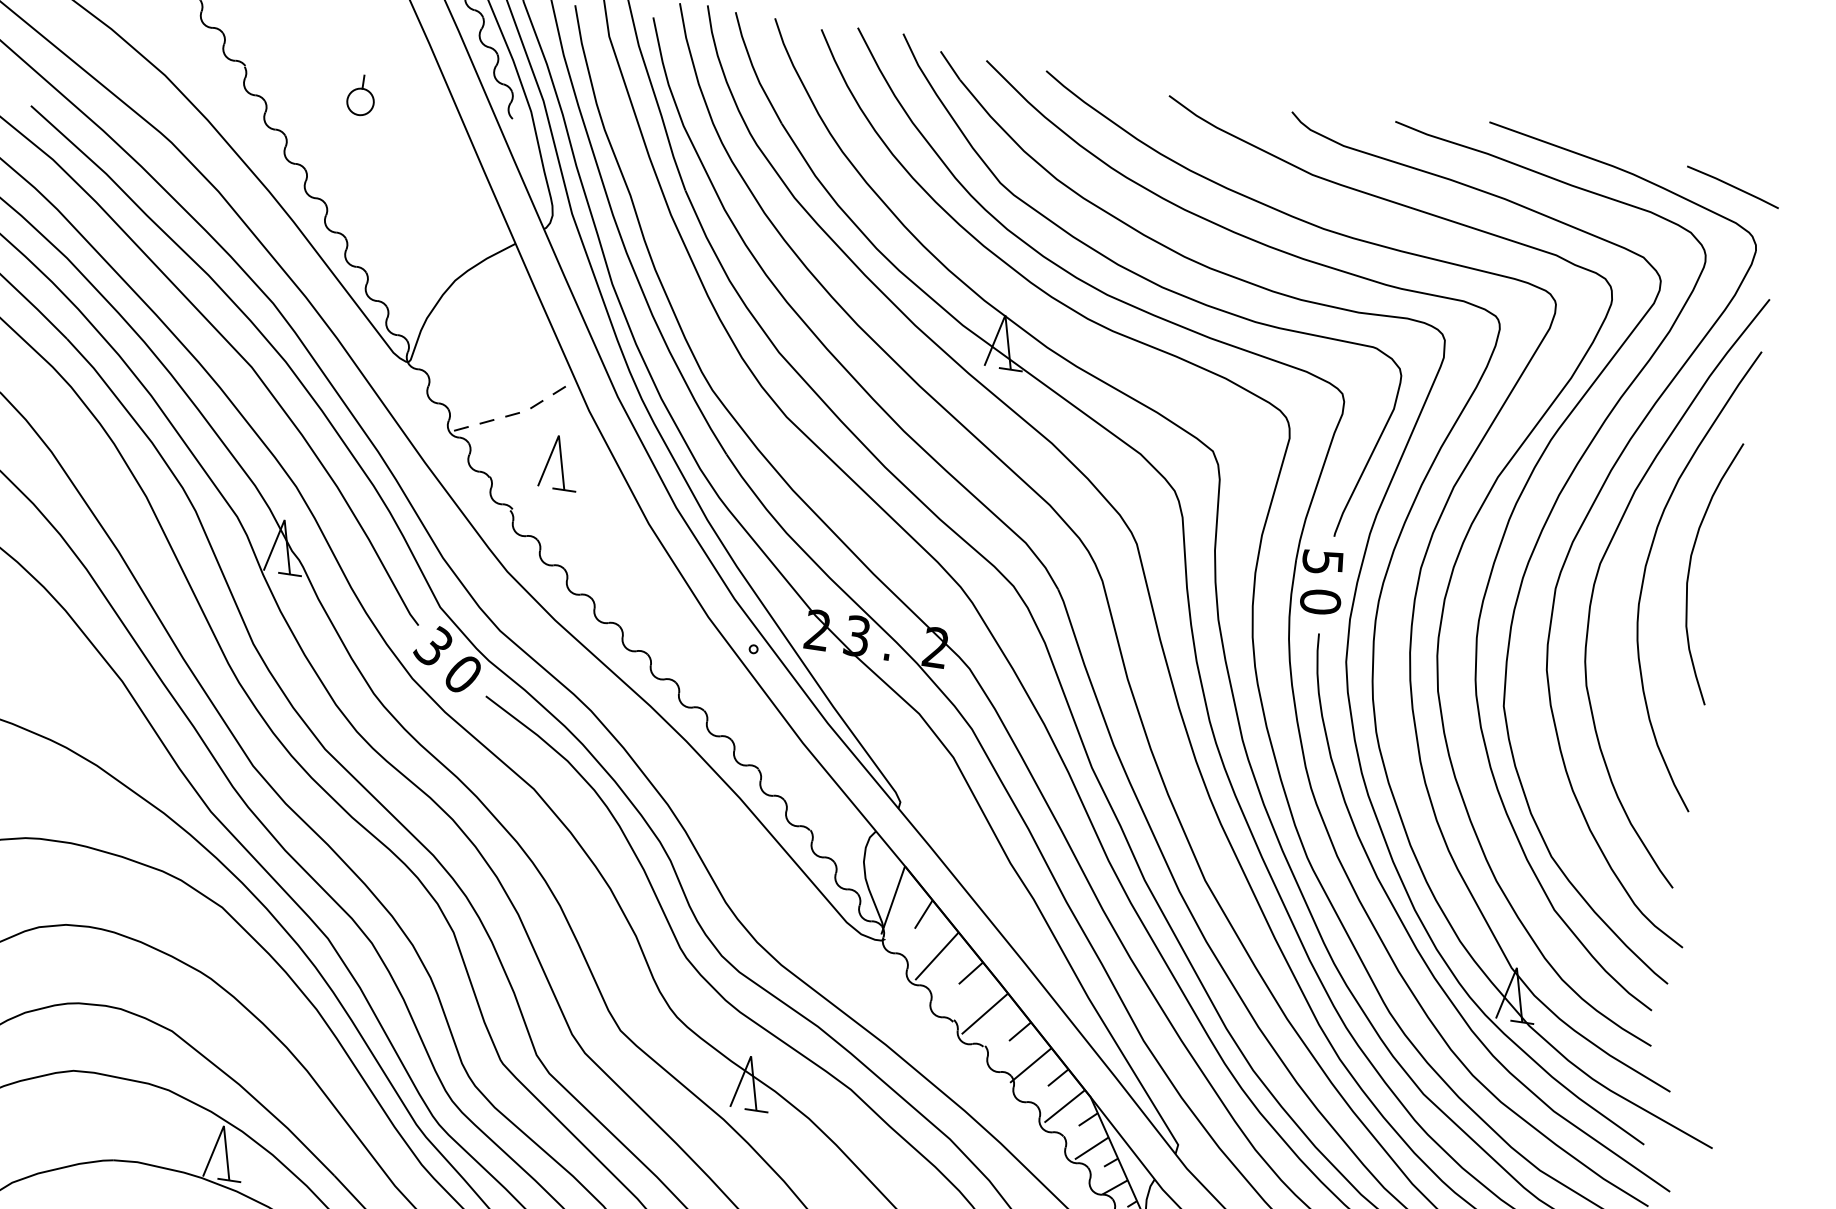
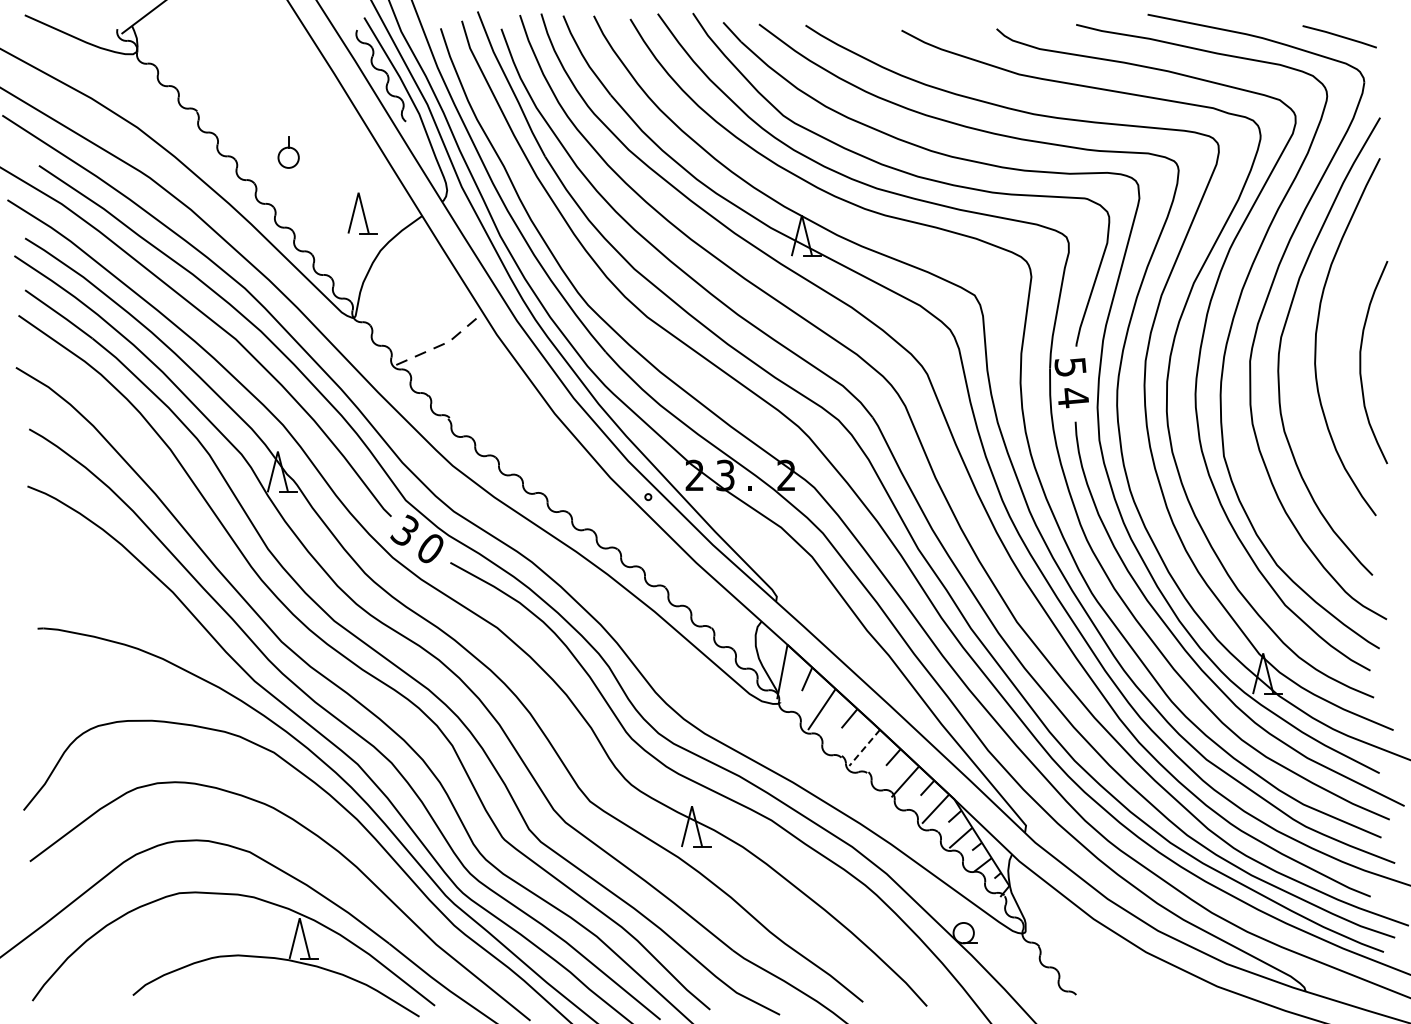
part: (361, 95) -> (288, 152), moved
part: (559, 463) -> (362, 213), moved
curve: (1690, 569) -> (1361, 362), moved
text: (1319, 602) -> (1072, 398), 0 -> 4
line: (984, 1013) -> (864, 747), solid -> dashed

